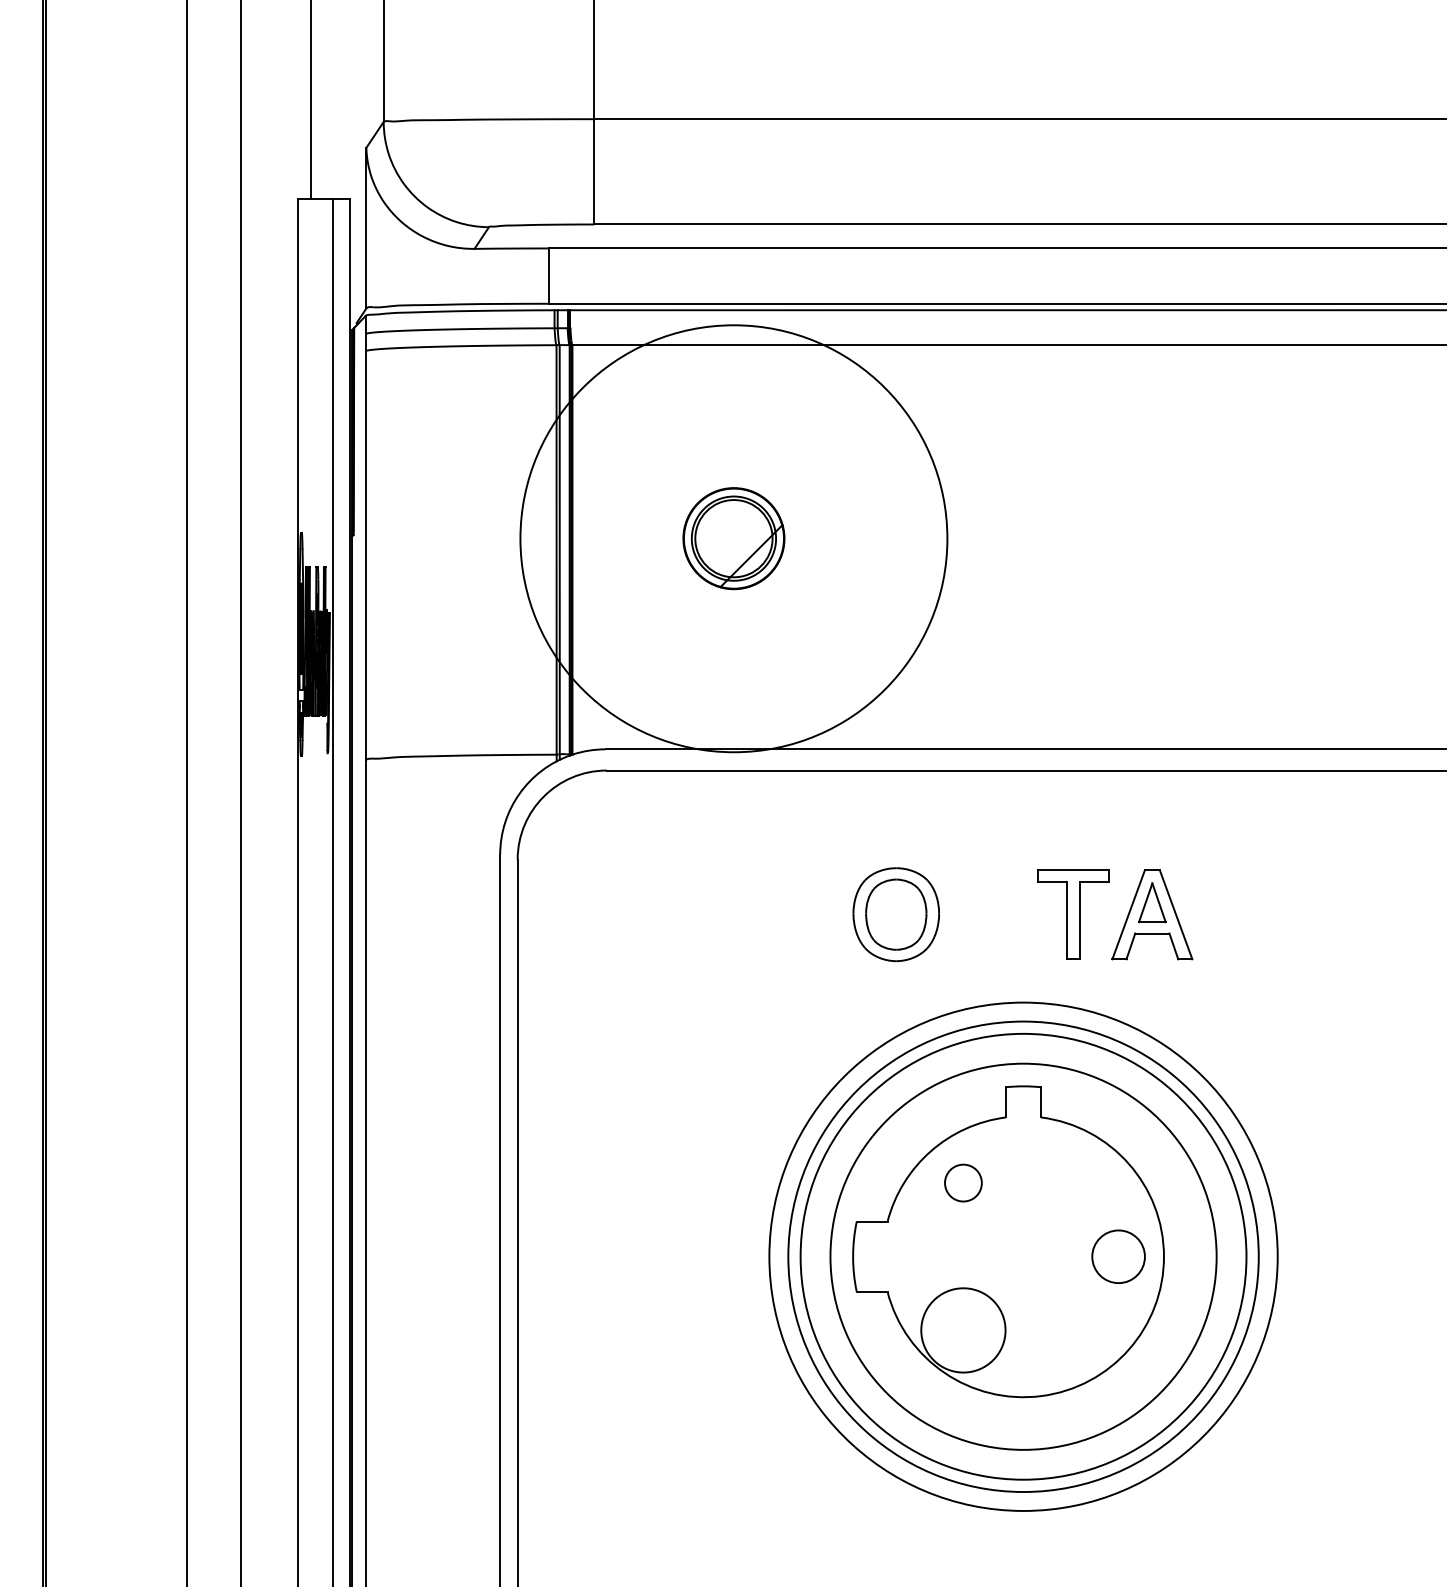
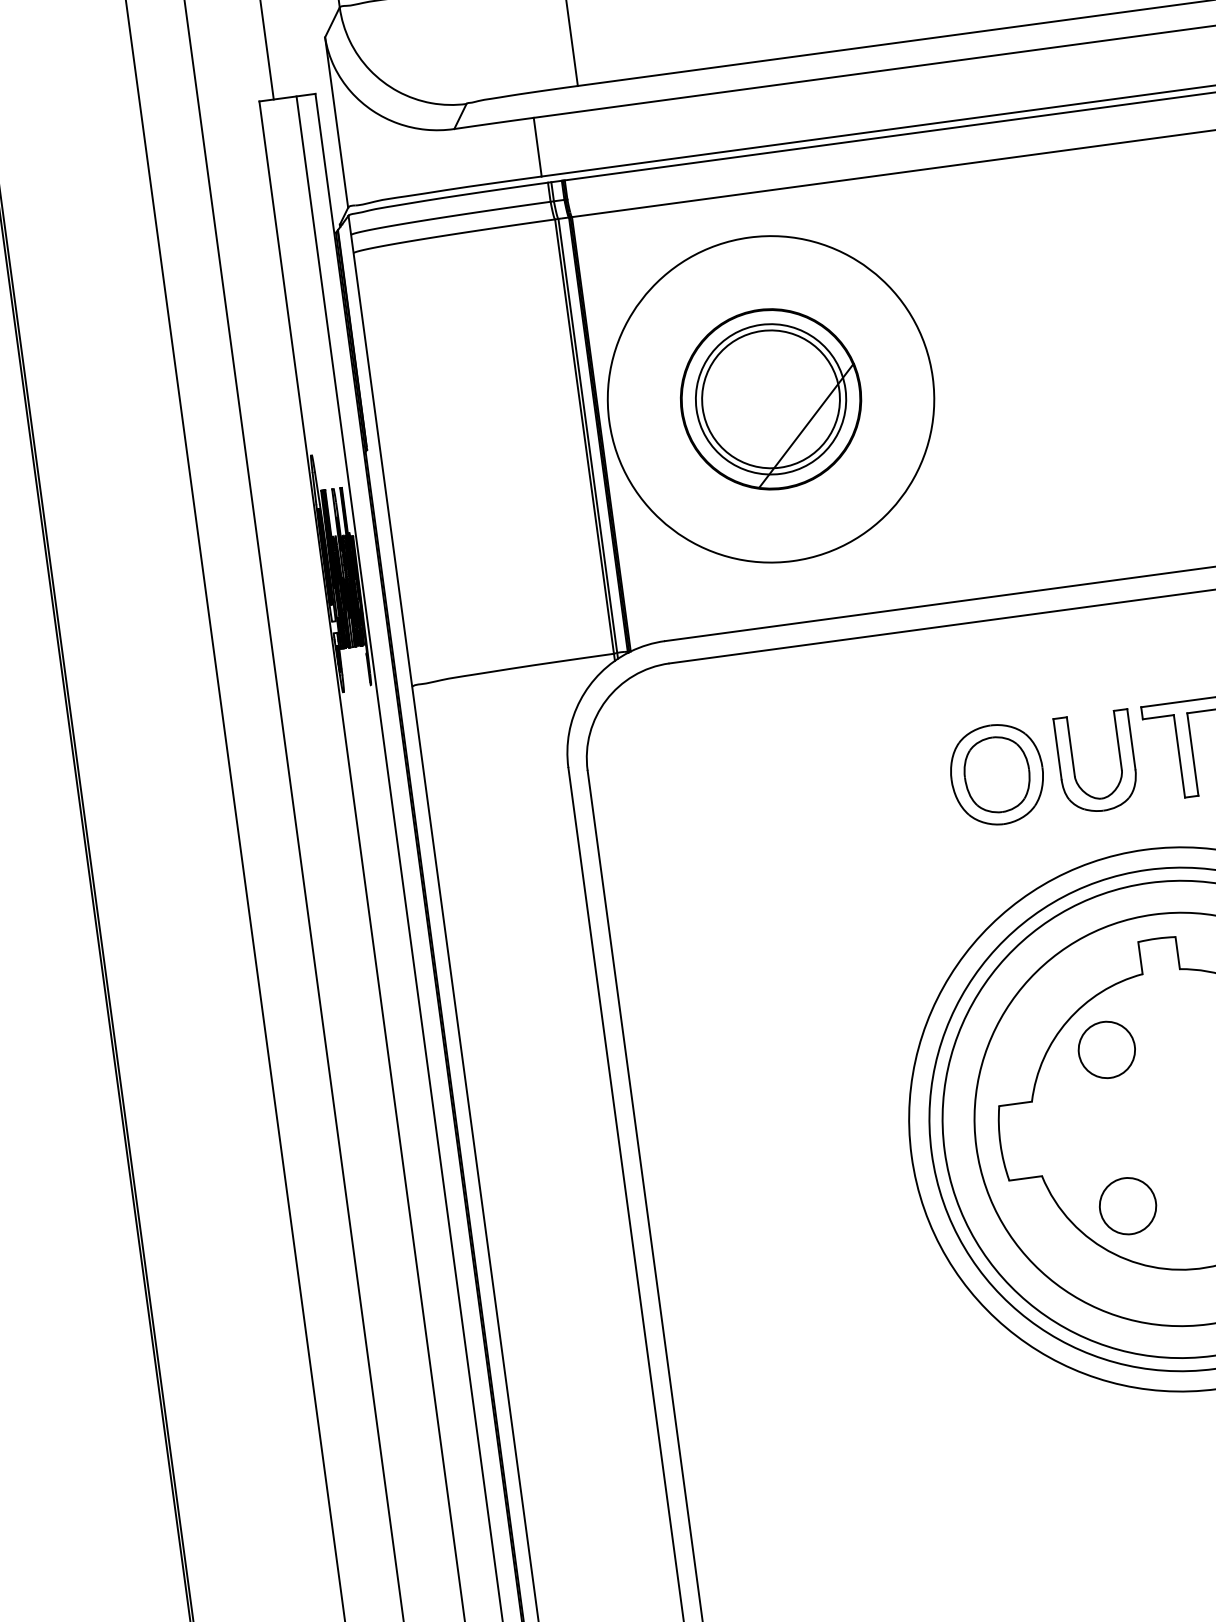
circle: (733, 538) -> (770, 399), size x0.71
part: (733, 538) -> (770, 399), size x1.67
part: (968, 915) -> (1073, 765), added
circle: (963, 1182) -> (1106, 1049), size x1.43
circle: (963, 1330) -> (1128, 1206), size x0.62

